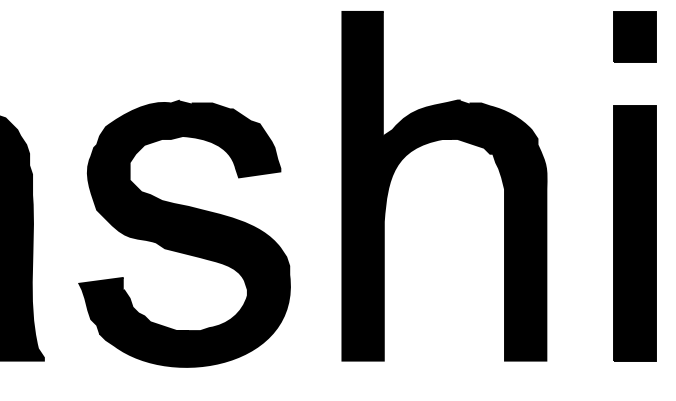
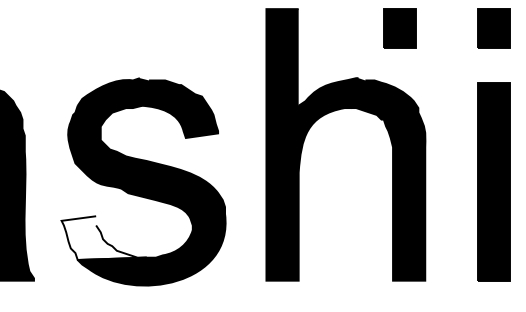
part: (513, 36) -> (399, 28), added
fill: (133, 305) -> (103, 237), removed

